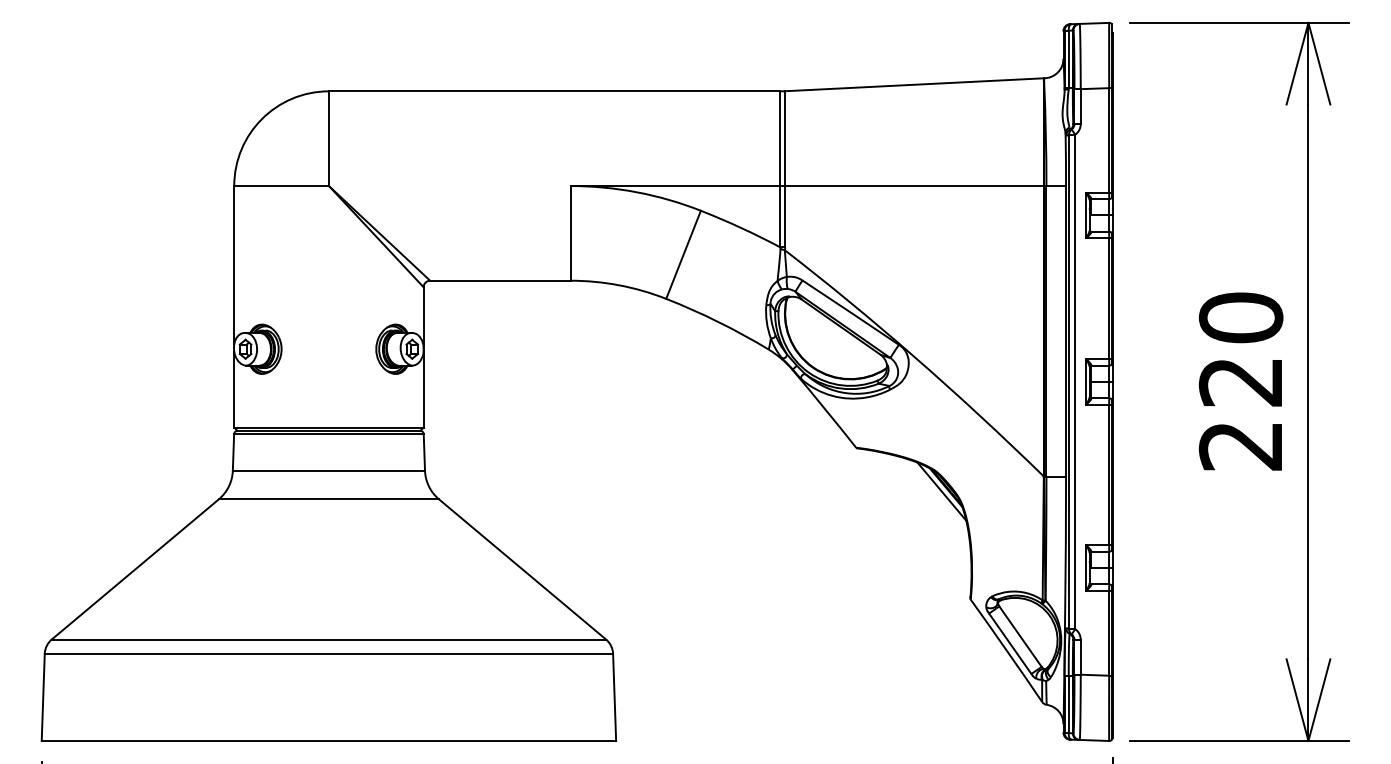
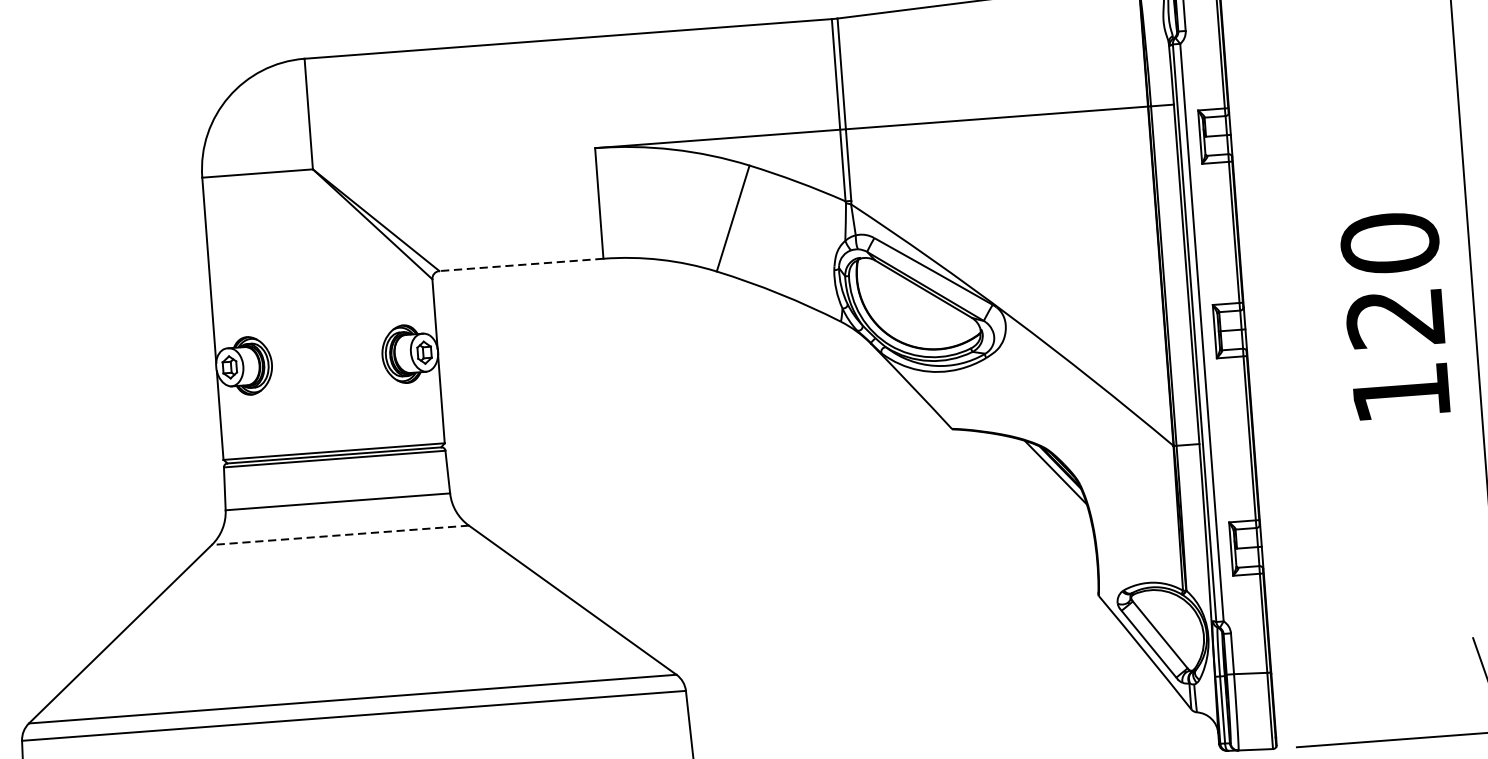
line: (499, 280) -> (520, 264), solid -> dashed
text: (1239, 446) -> (1399, 393), 220 -> 120
line: (328, 499) -> (339, 535), solid -> dashed

